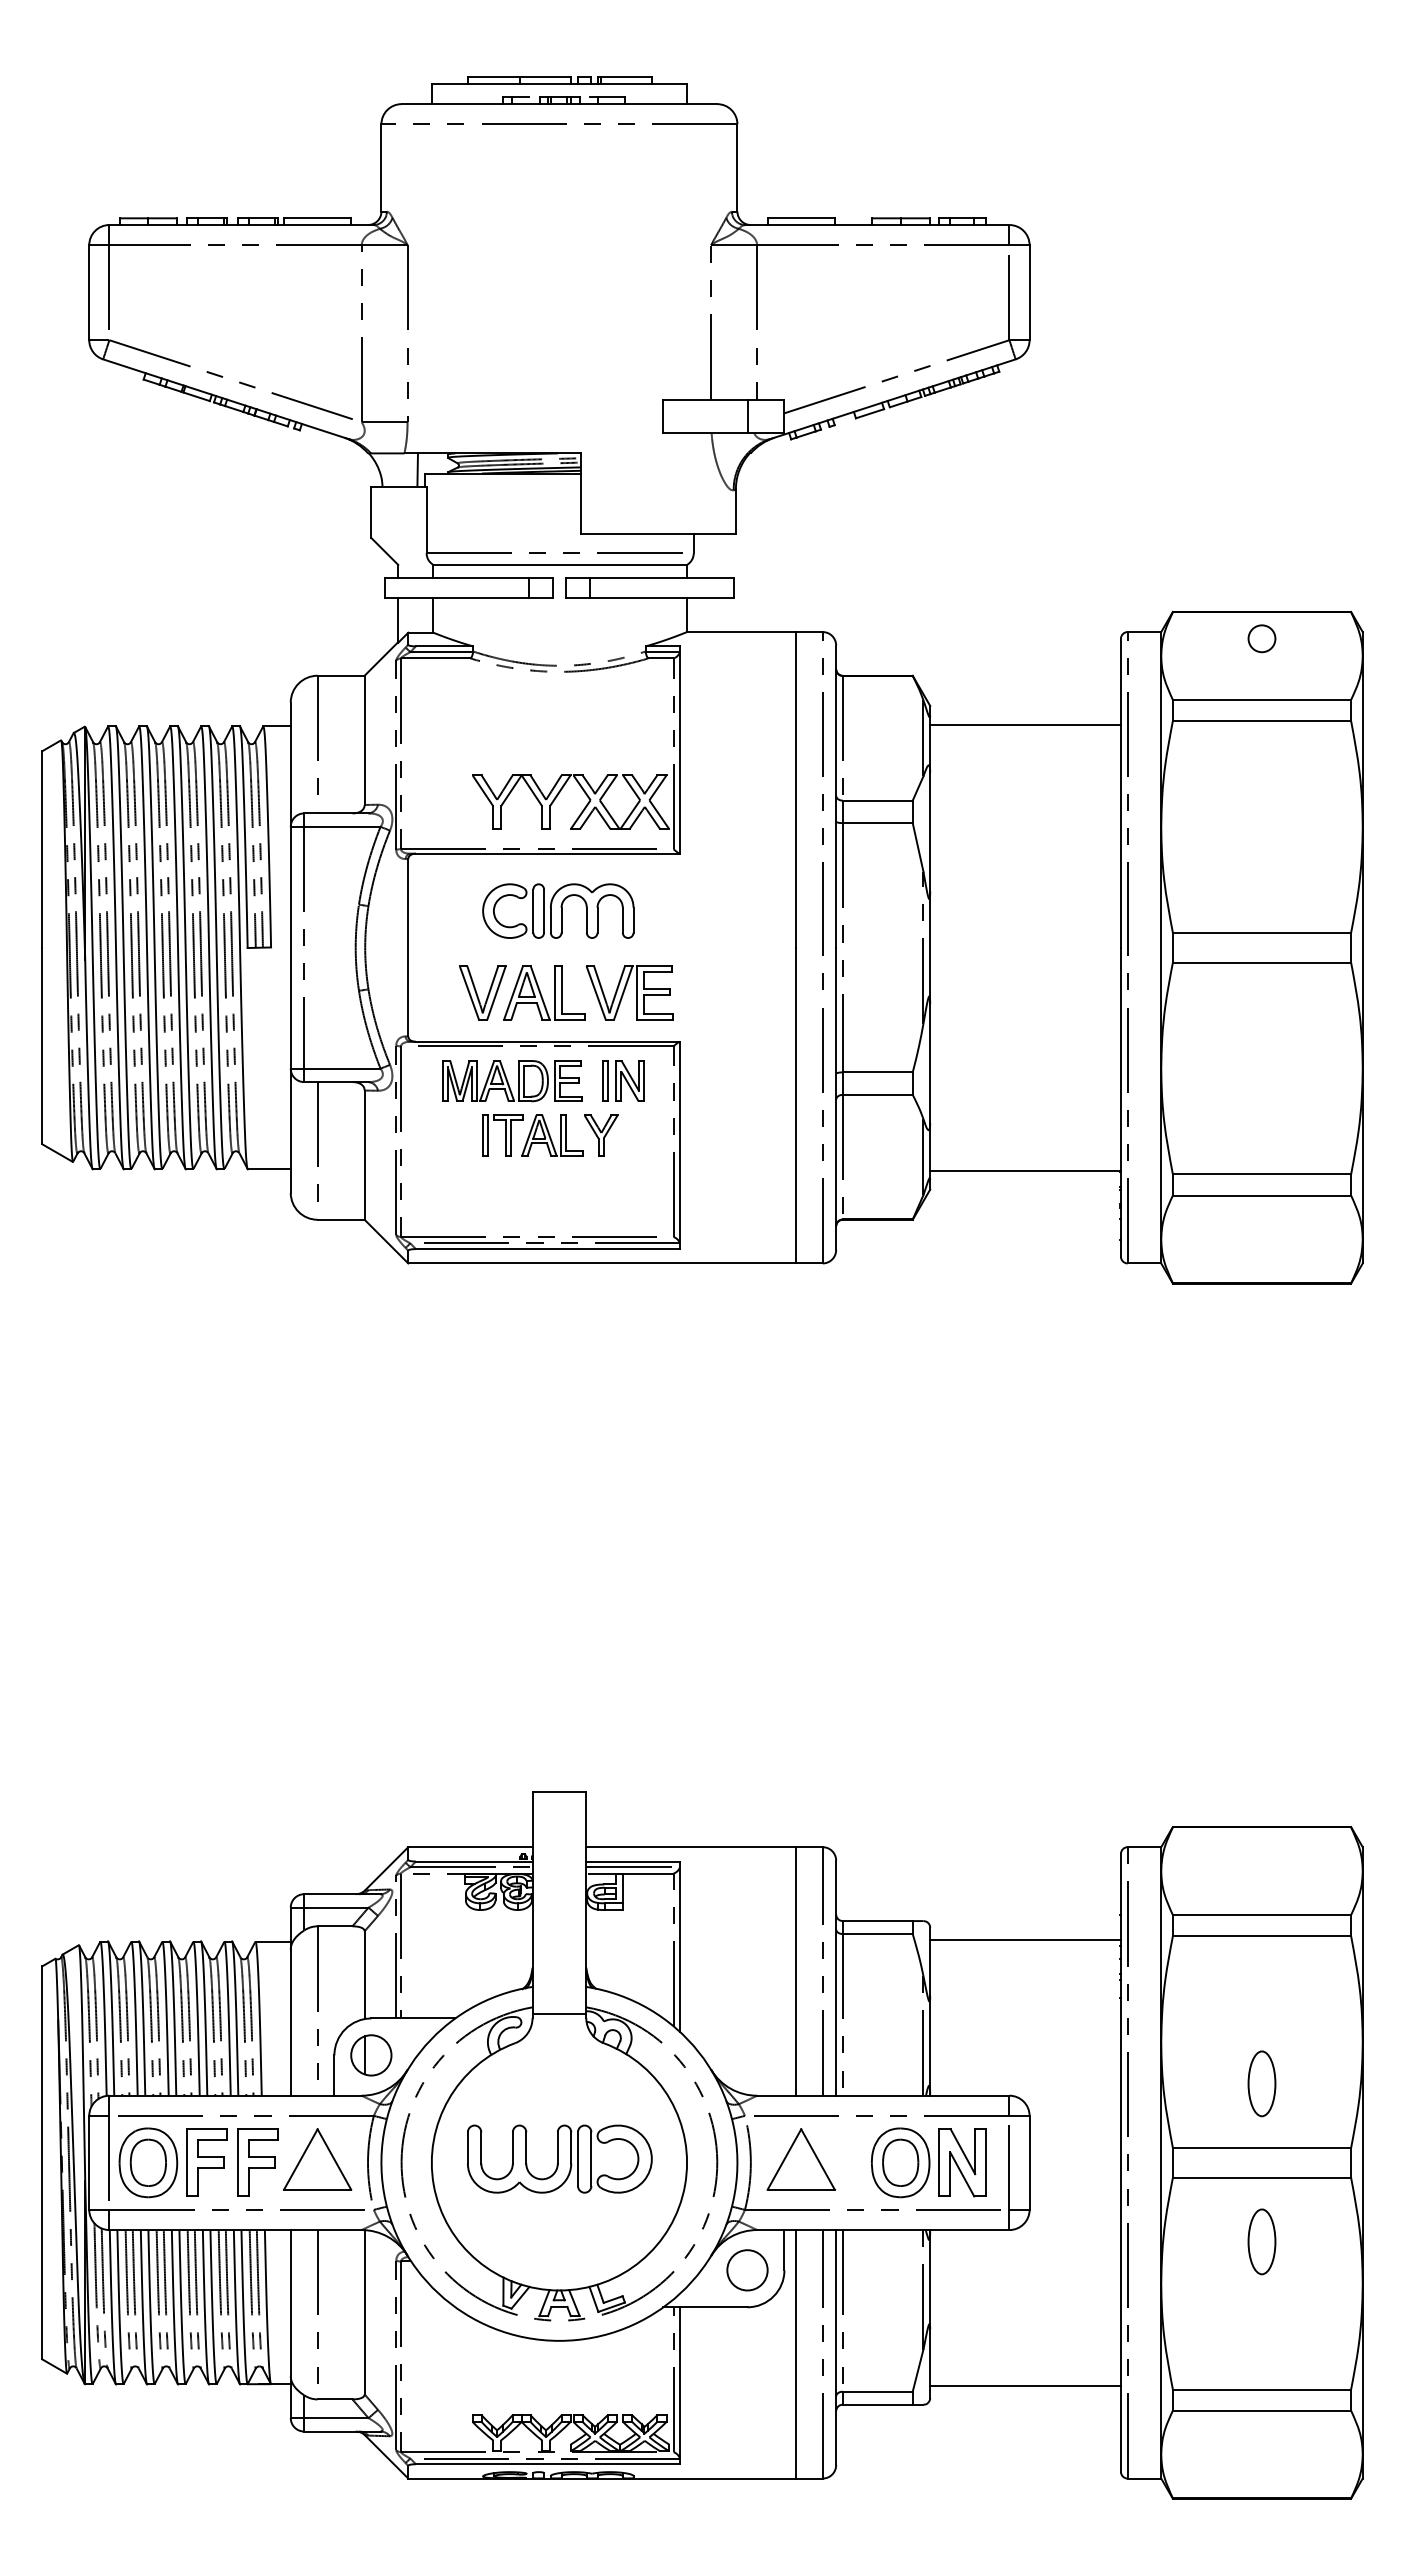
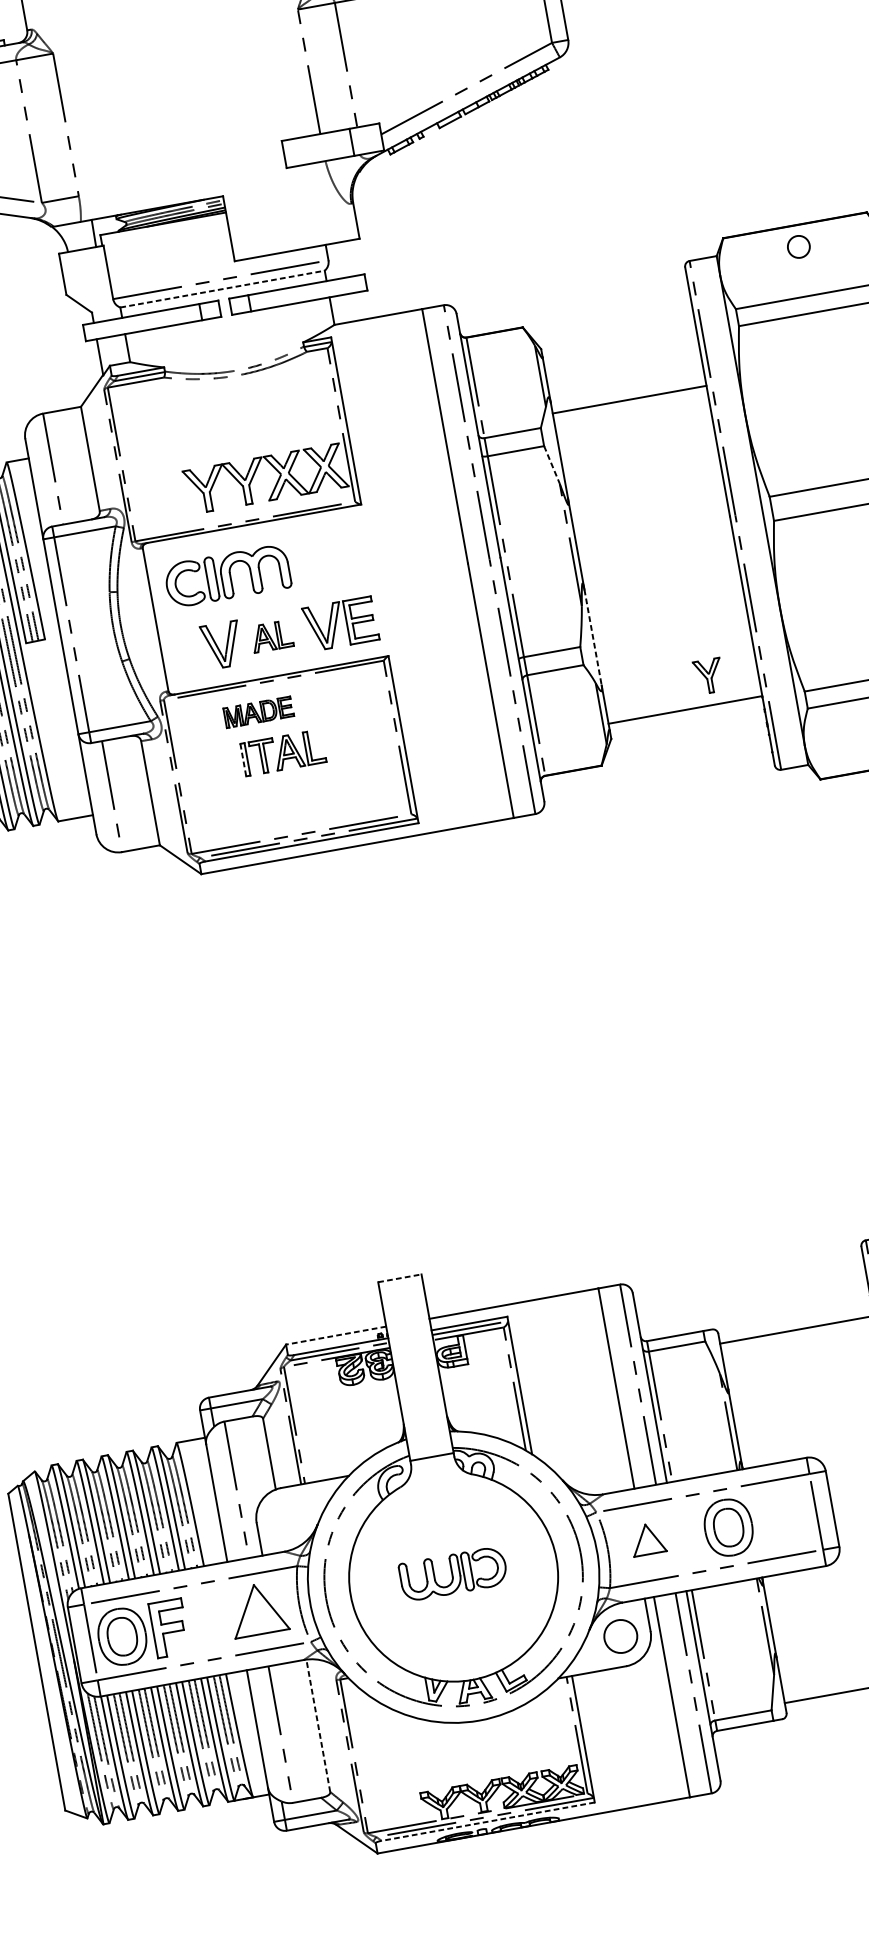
line: (560, 564) -> (222, 288), solid -> dashed
line: (1025, 724) -> (629, 399), moved
line: (918, 847) -> (552, 464), solid -> dashed
part: (558, 910) -> (227, 575), moved
part: (544, 992) -> (271, 636), size x0.6
line: (930, 1064) -> (593, 638), solid -> dashed
part: (623, 1080) -> (348, 695), removed
part: (512, 1081) -> (259, 712), size x0.6
line: (483, 1135) -> (243, 760), solid -> dashed
part: (601, 1135) -> (709, 676), moved
line: (559, 1792) -> (399, 1278), solid -> dashed
line: (469, 1847) -> (335, 1336), solid -> dashed
part: (371, 2055) -> (286, 1517), removed
part: (559, 2158) -> (453, 1573), size x0.7
part: (800, 2159) -> (647, 1539), size x0.6
part: (257, 2162) -> (210, 1620), removed
part: (962, 2162) -> (778, 1518), removed
line: (364, 2311) -> (318, 1725), solid -> dashed
line: (547, 2464) -> (487, 1821), solid -> dashed

